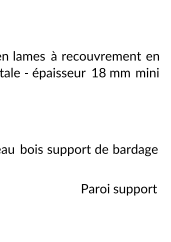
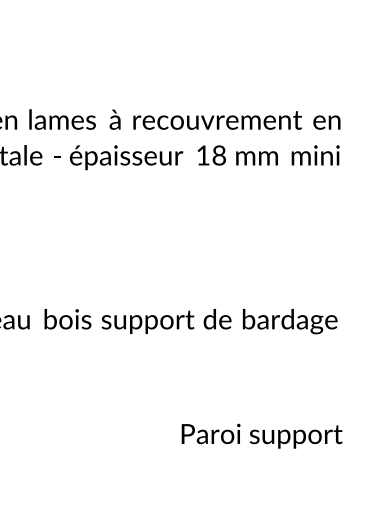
text: (119, 189) -> (262, 435), moved

